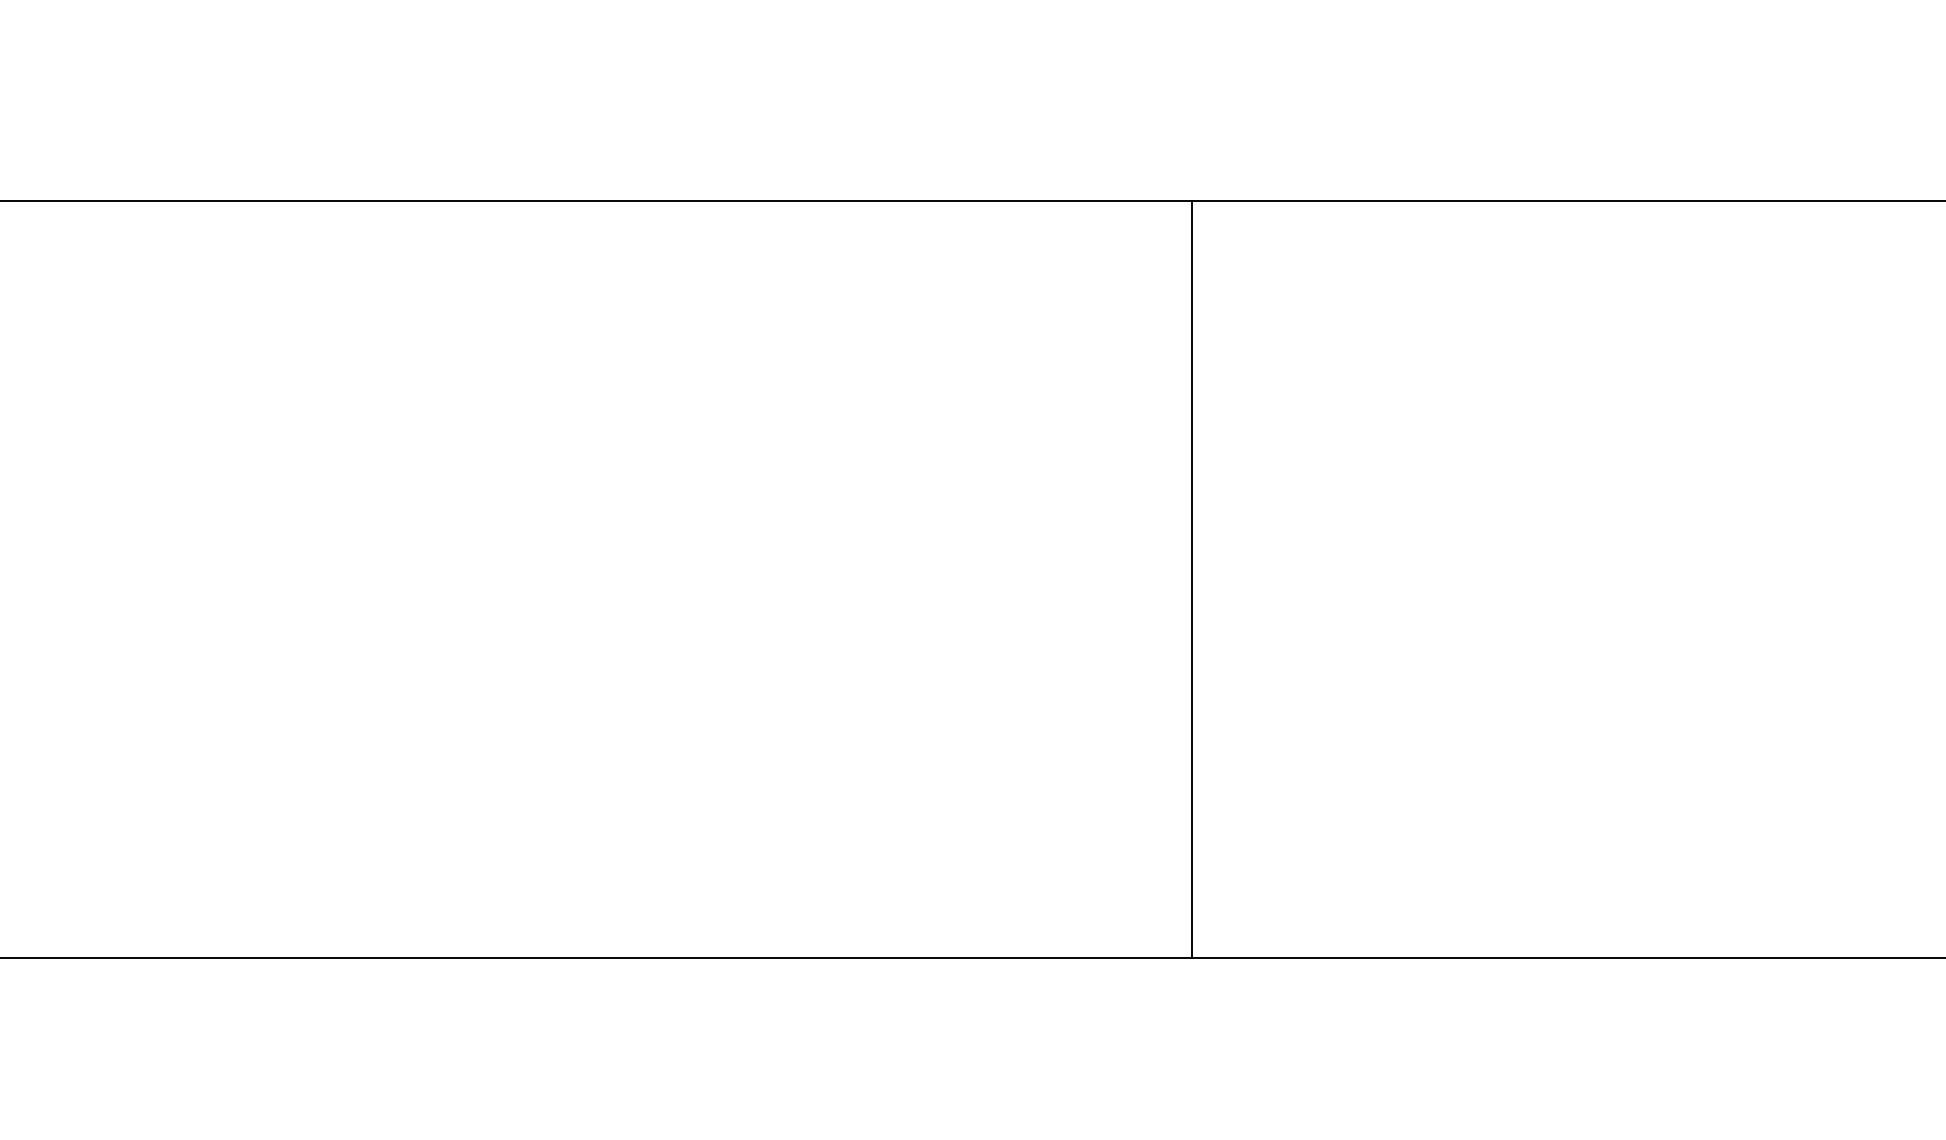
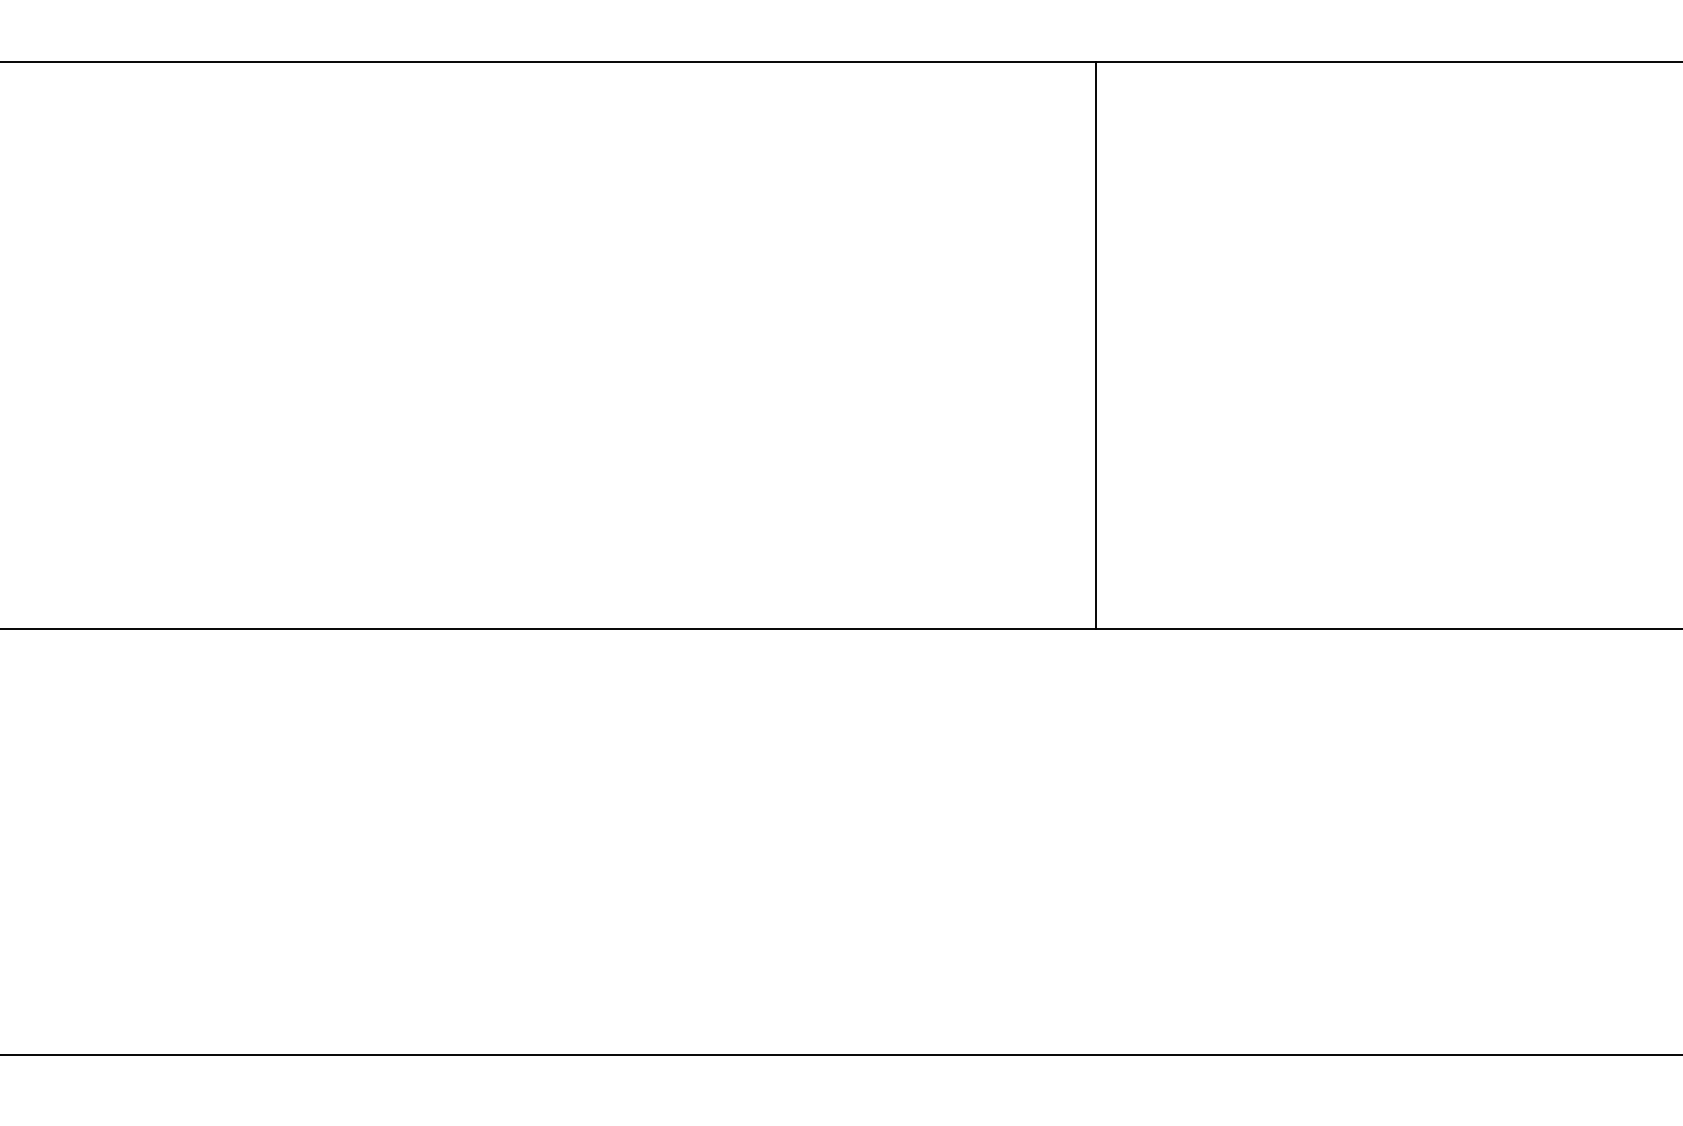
line: (1191, 579) -> (1095, 345), moved

